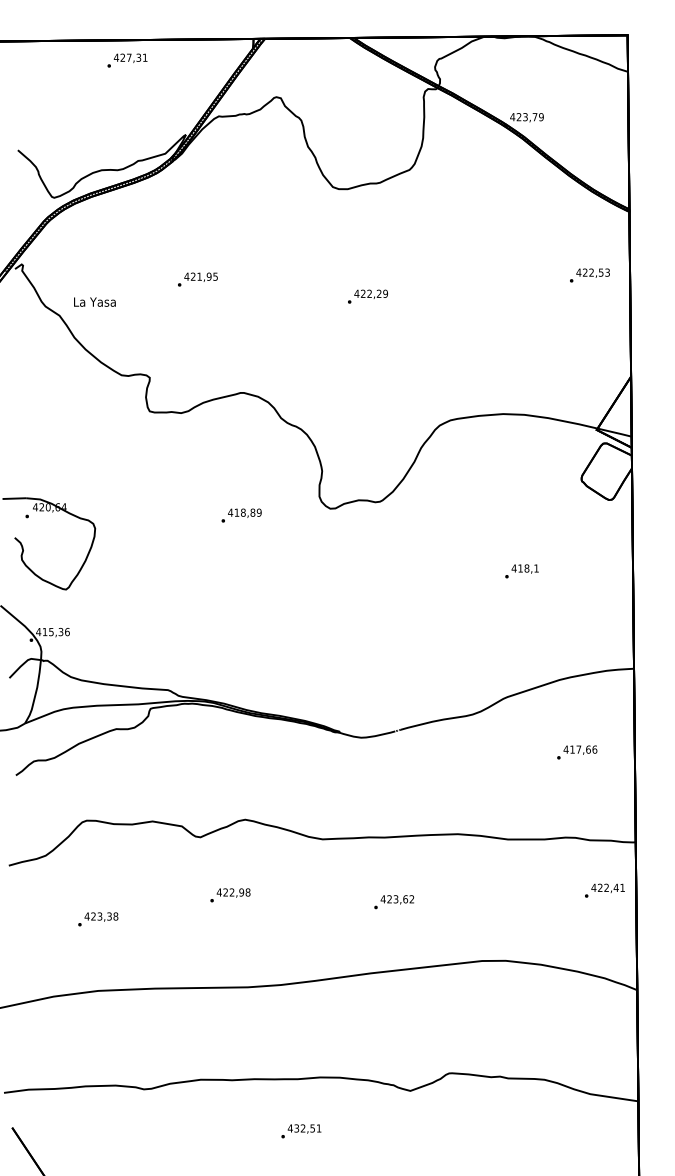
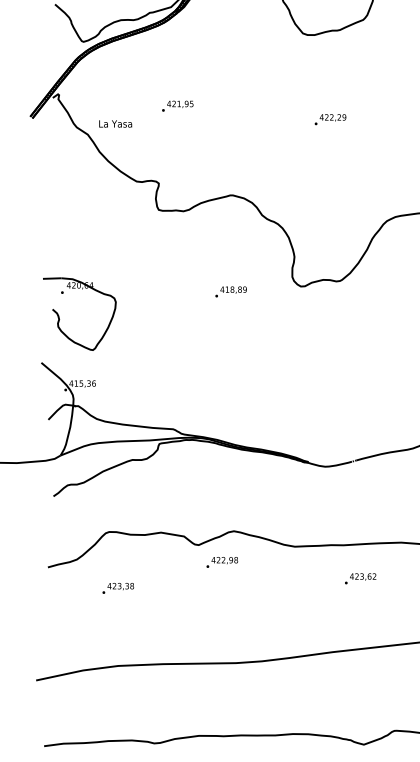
text: (197, 279) -> (177, 106), moved
text: (230, 895) -> (222, 562), moved
text: (394, 902) -> (360, 579), moved
text: (98, 919) -> (118, 588), moved

